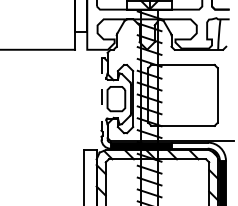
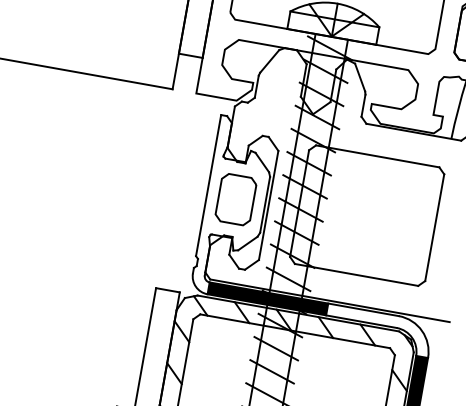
line: (101, 95) -> (208, 187), dashed -> solid

